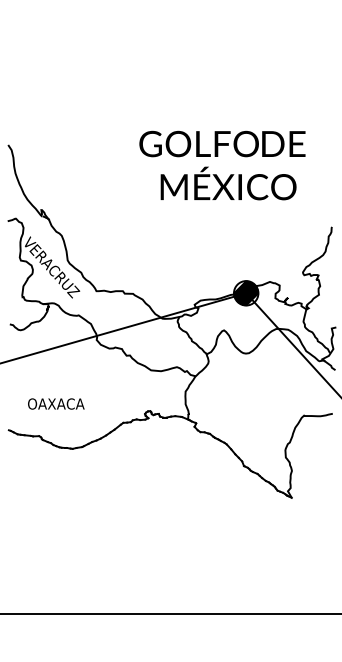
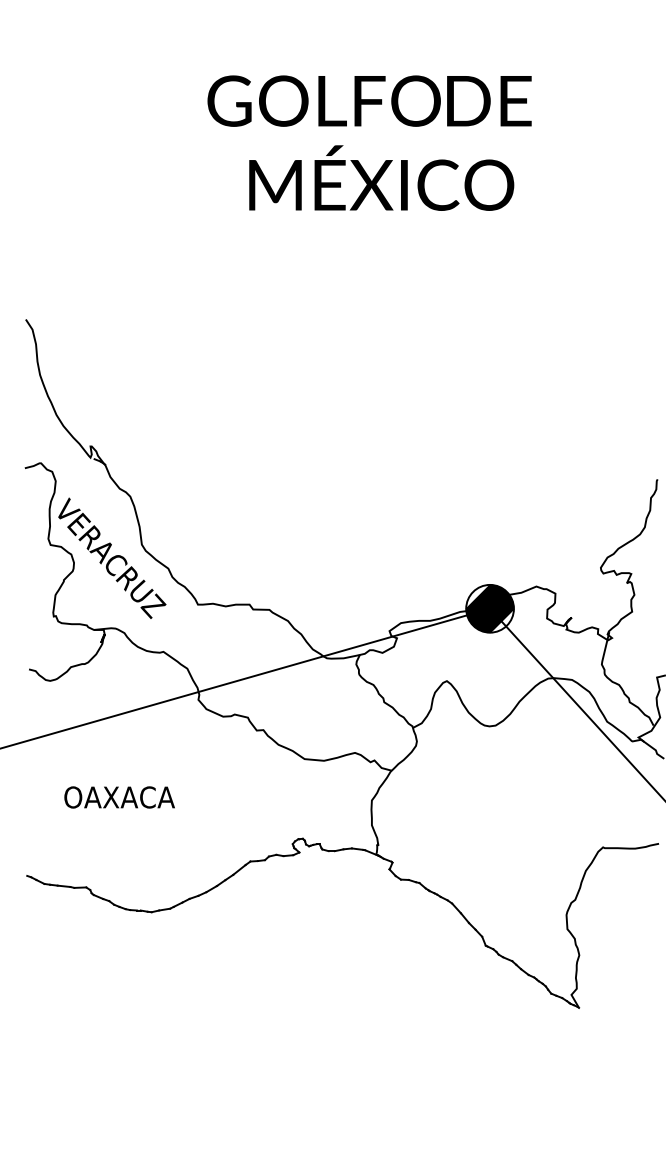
text: (222, 165) -> (369, 142), moved
text: (56, 403) -> (120, 796), moved

